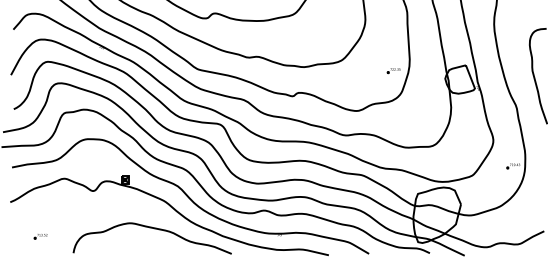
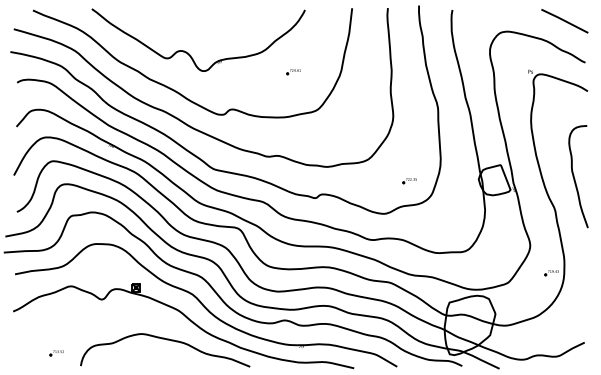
part: (393, 71) -> (409, 181), moved
part: (40, 236) -> (56, 353), moved

